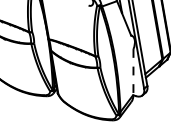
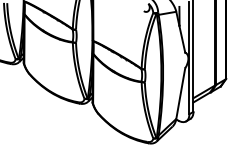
line: (133, 71) -> (180, 93), dashed -> solid

